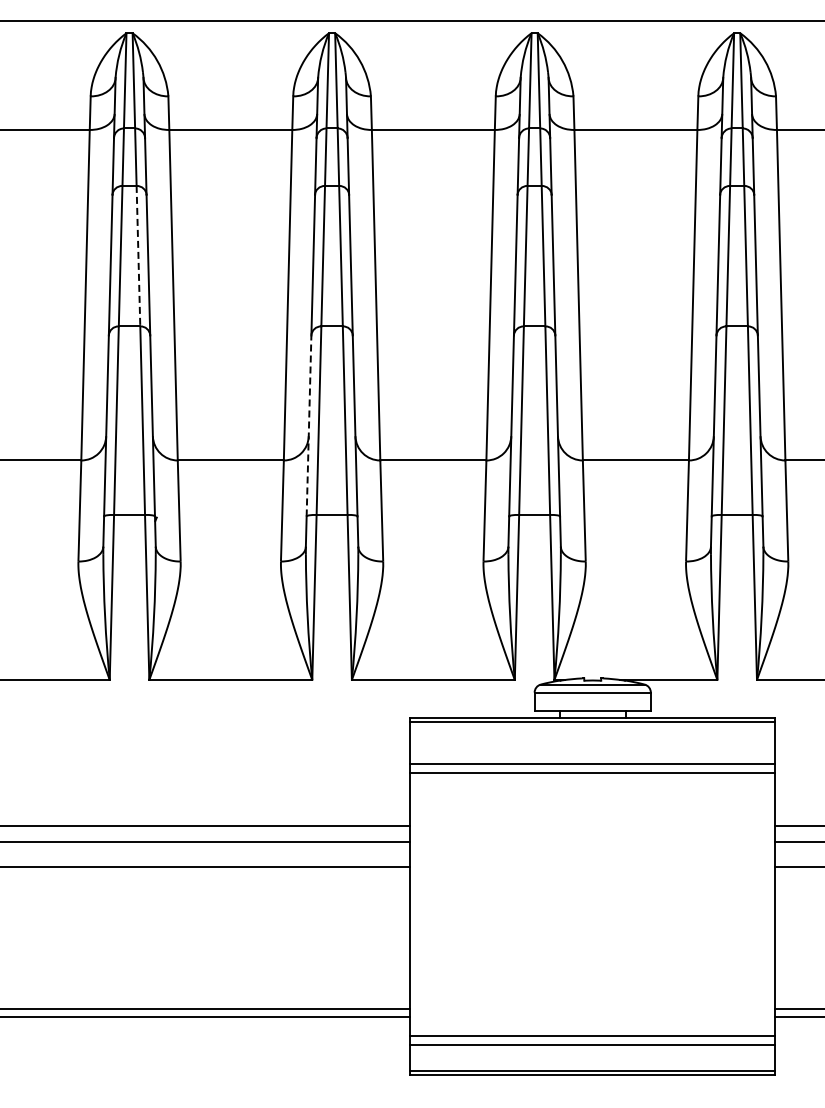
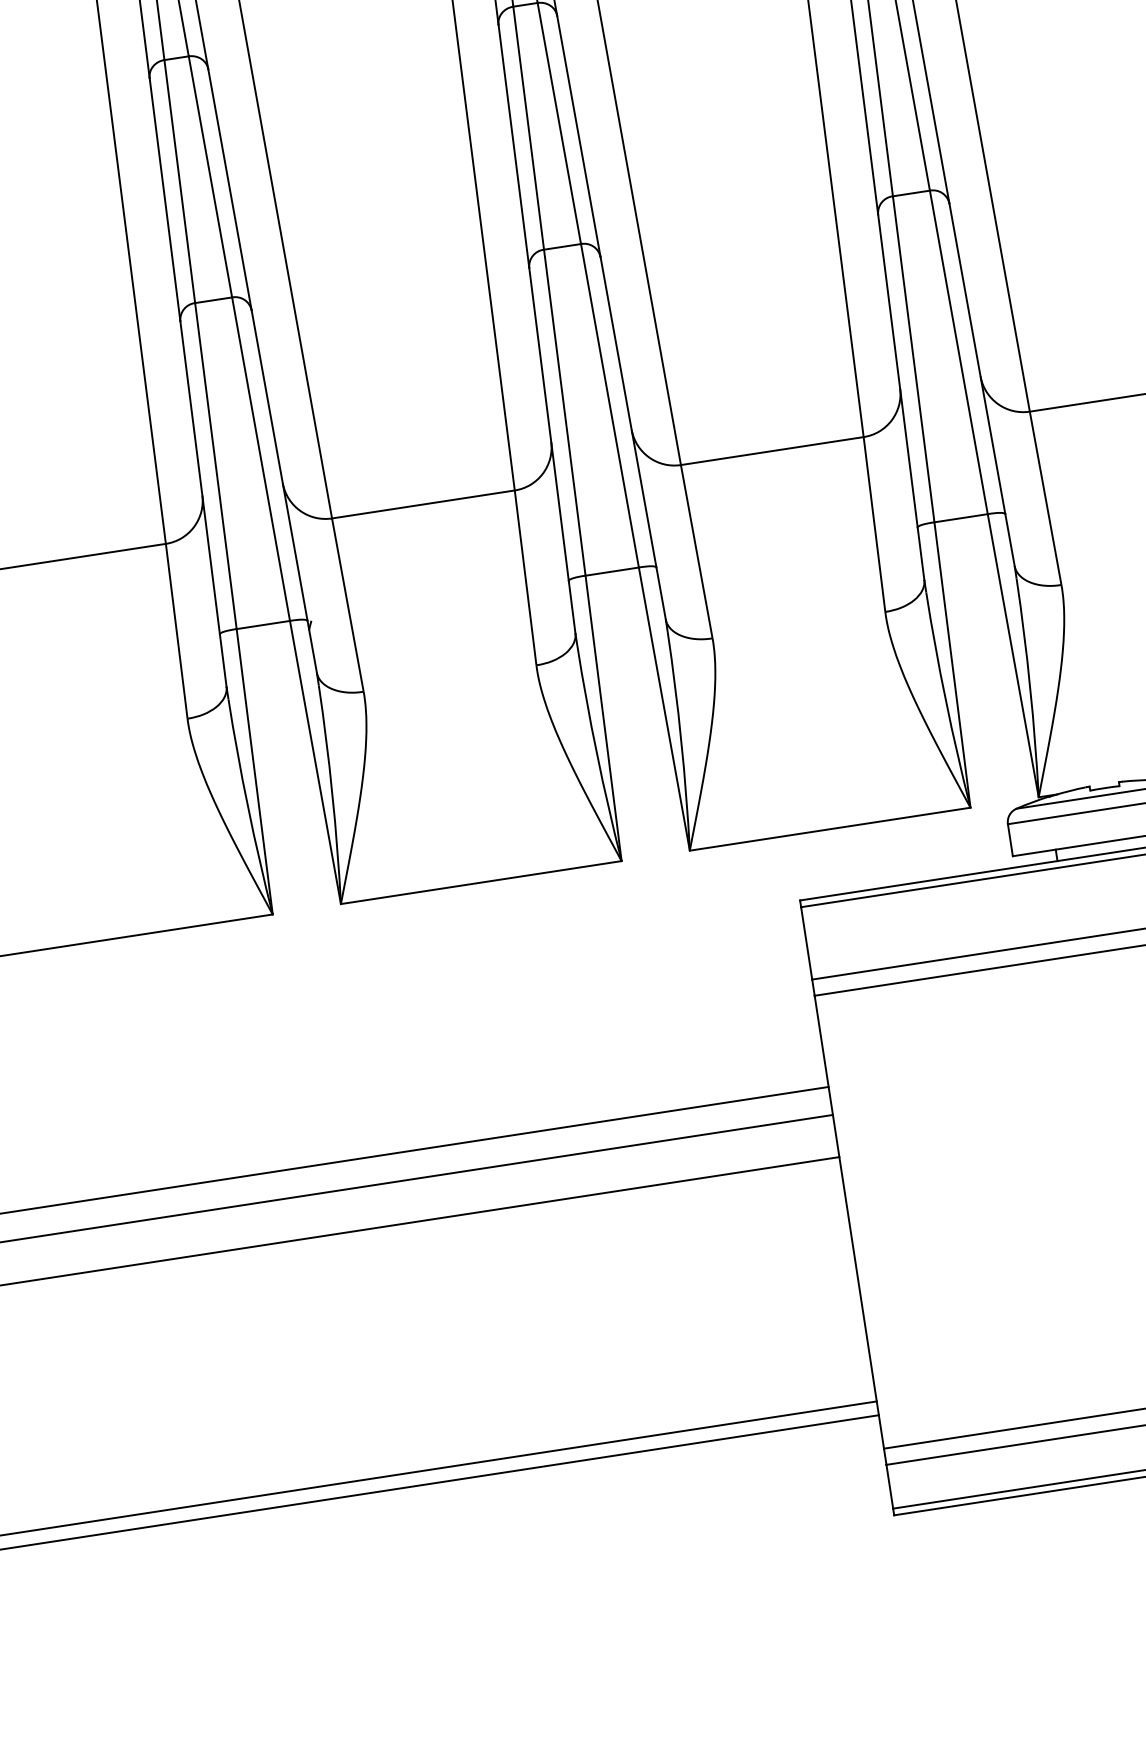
line: (138, 256) -> (210, 177), dashed -> solid
line: (309, 425) -> (549, 423), dashed -> solid

